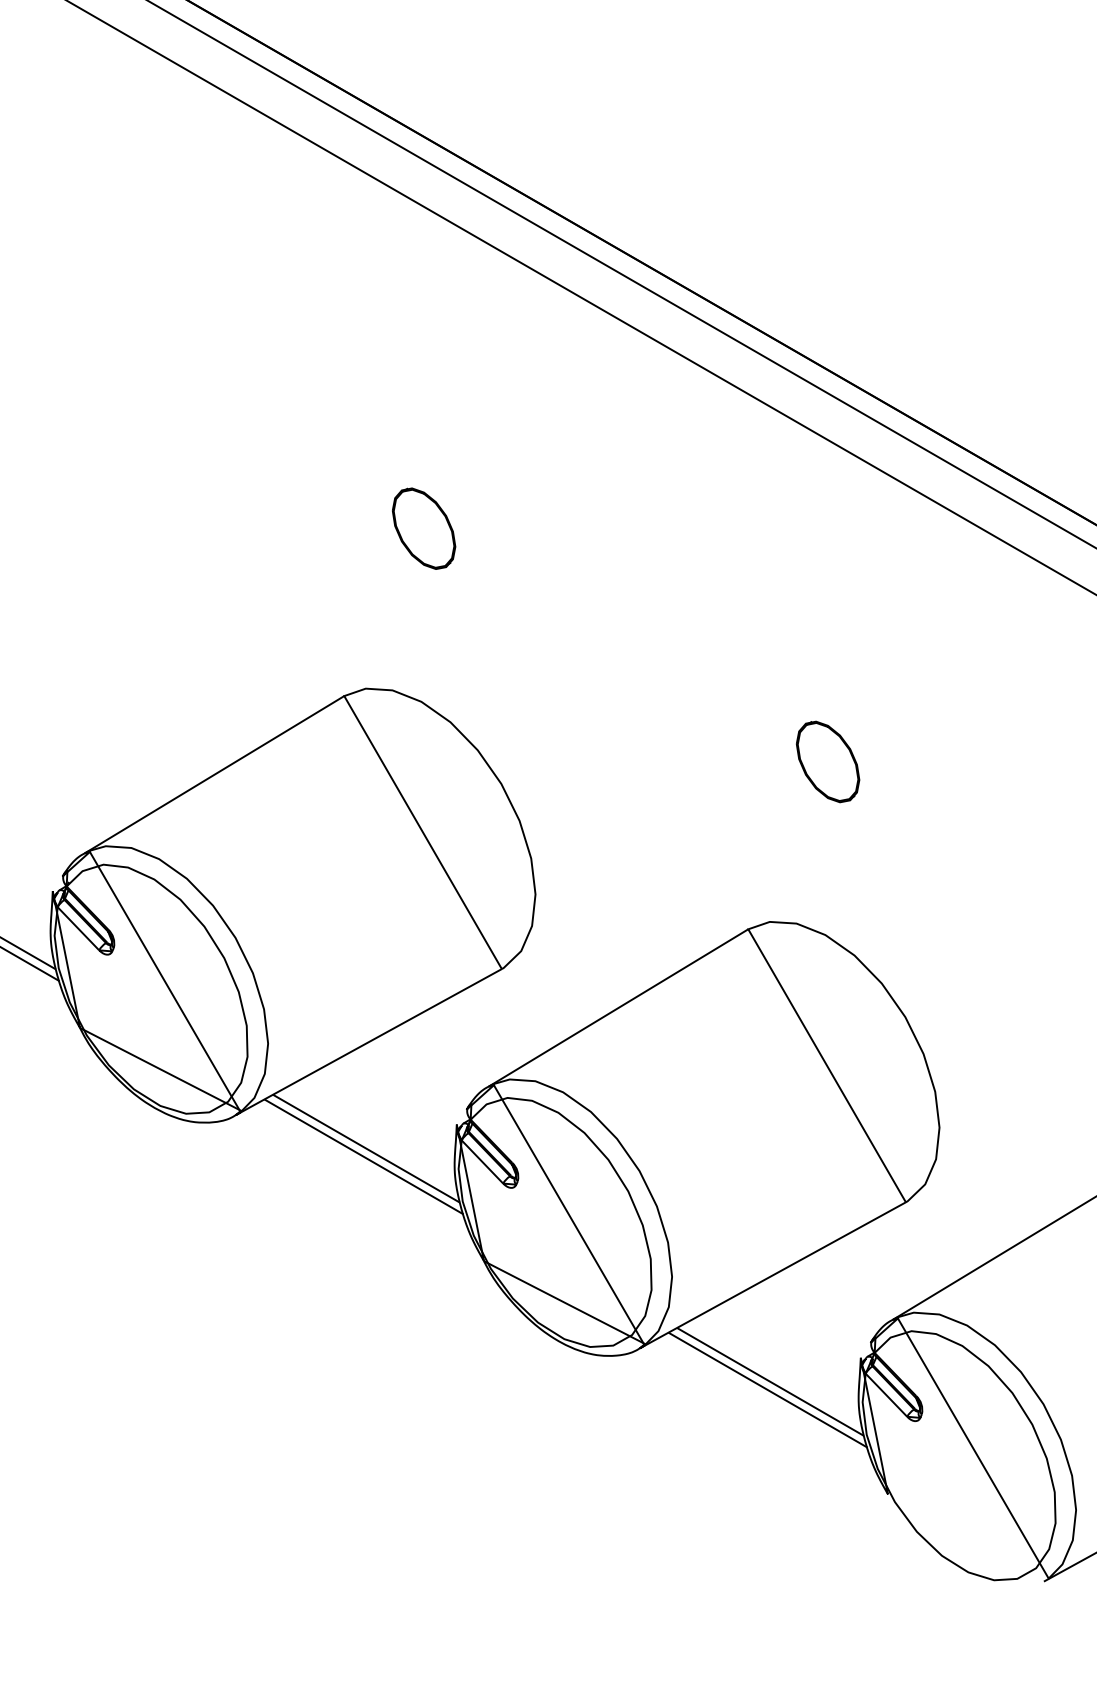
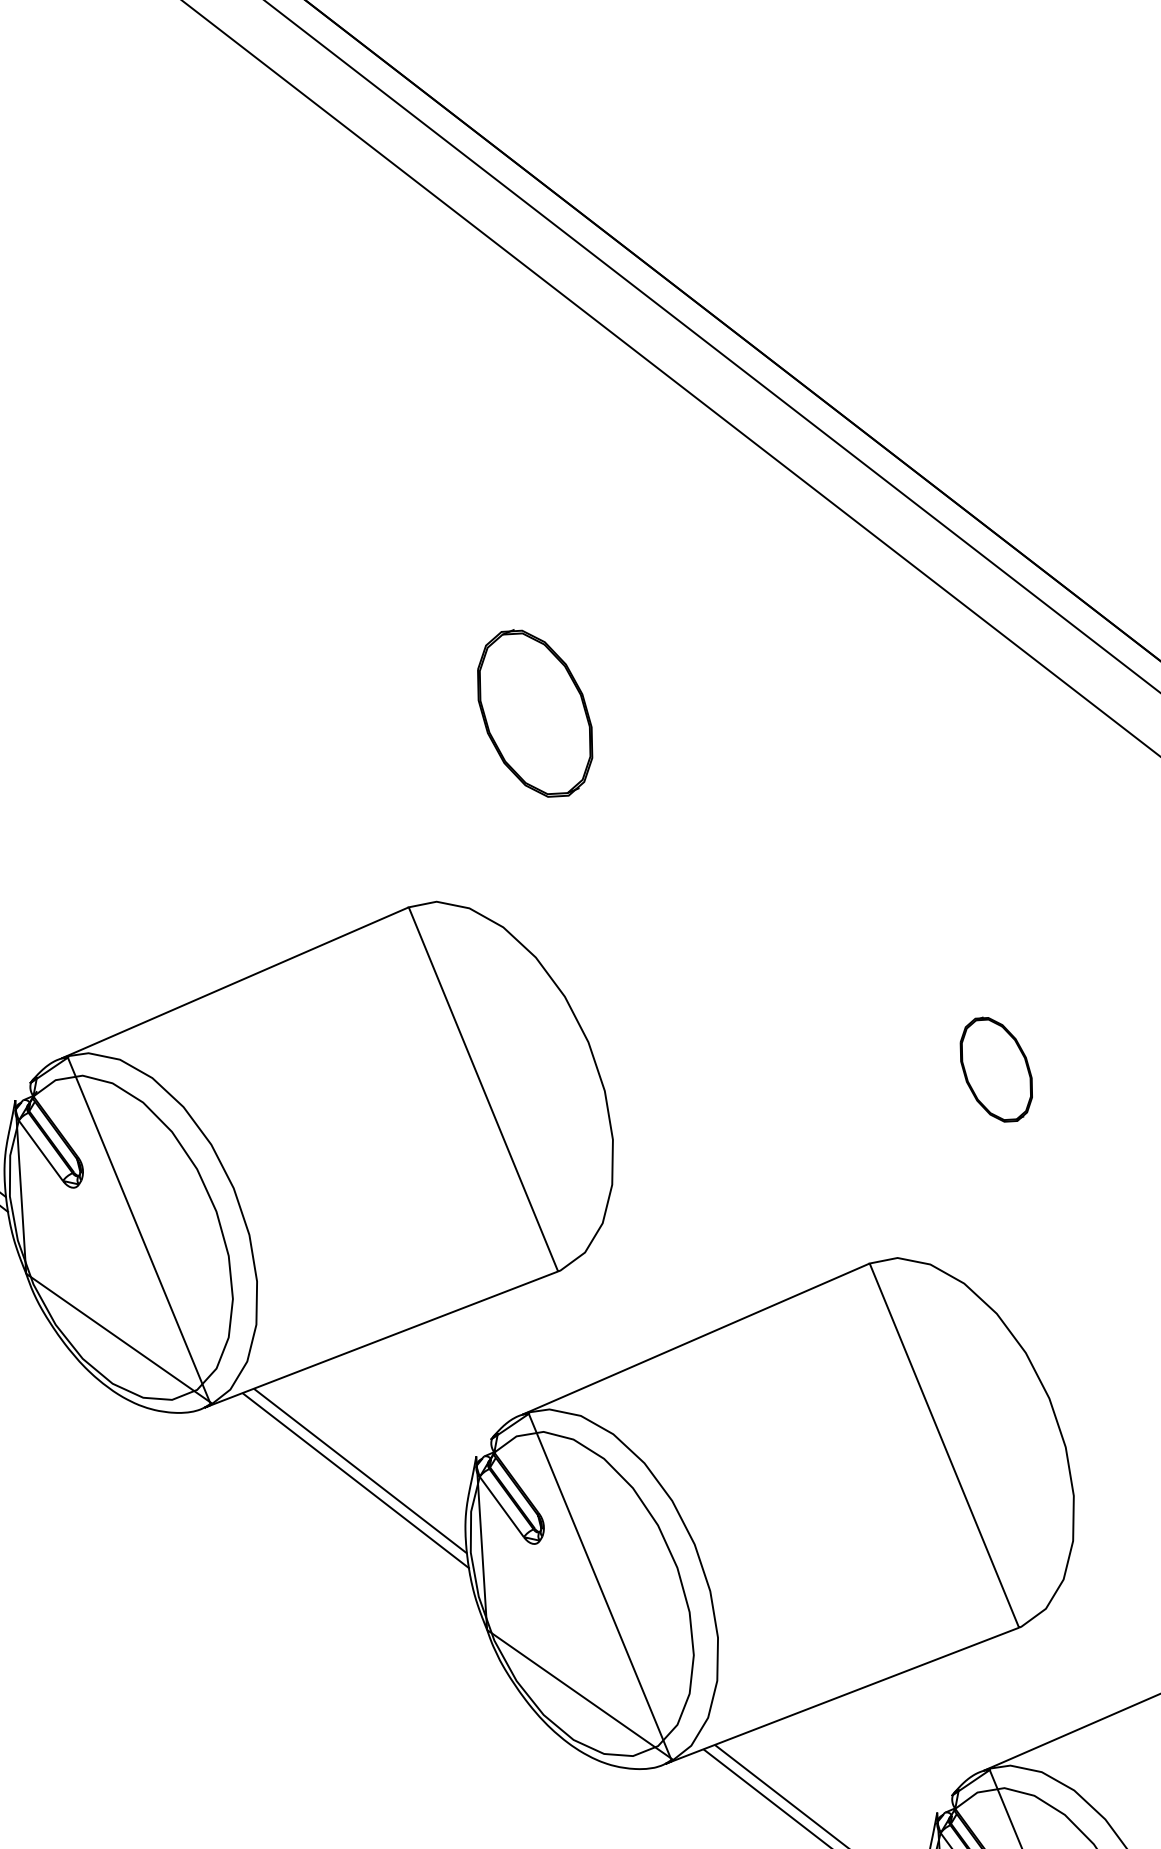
part: (424, 528) -> (536, 713), size x1.6

